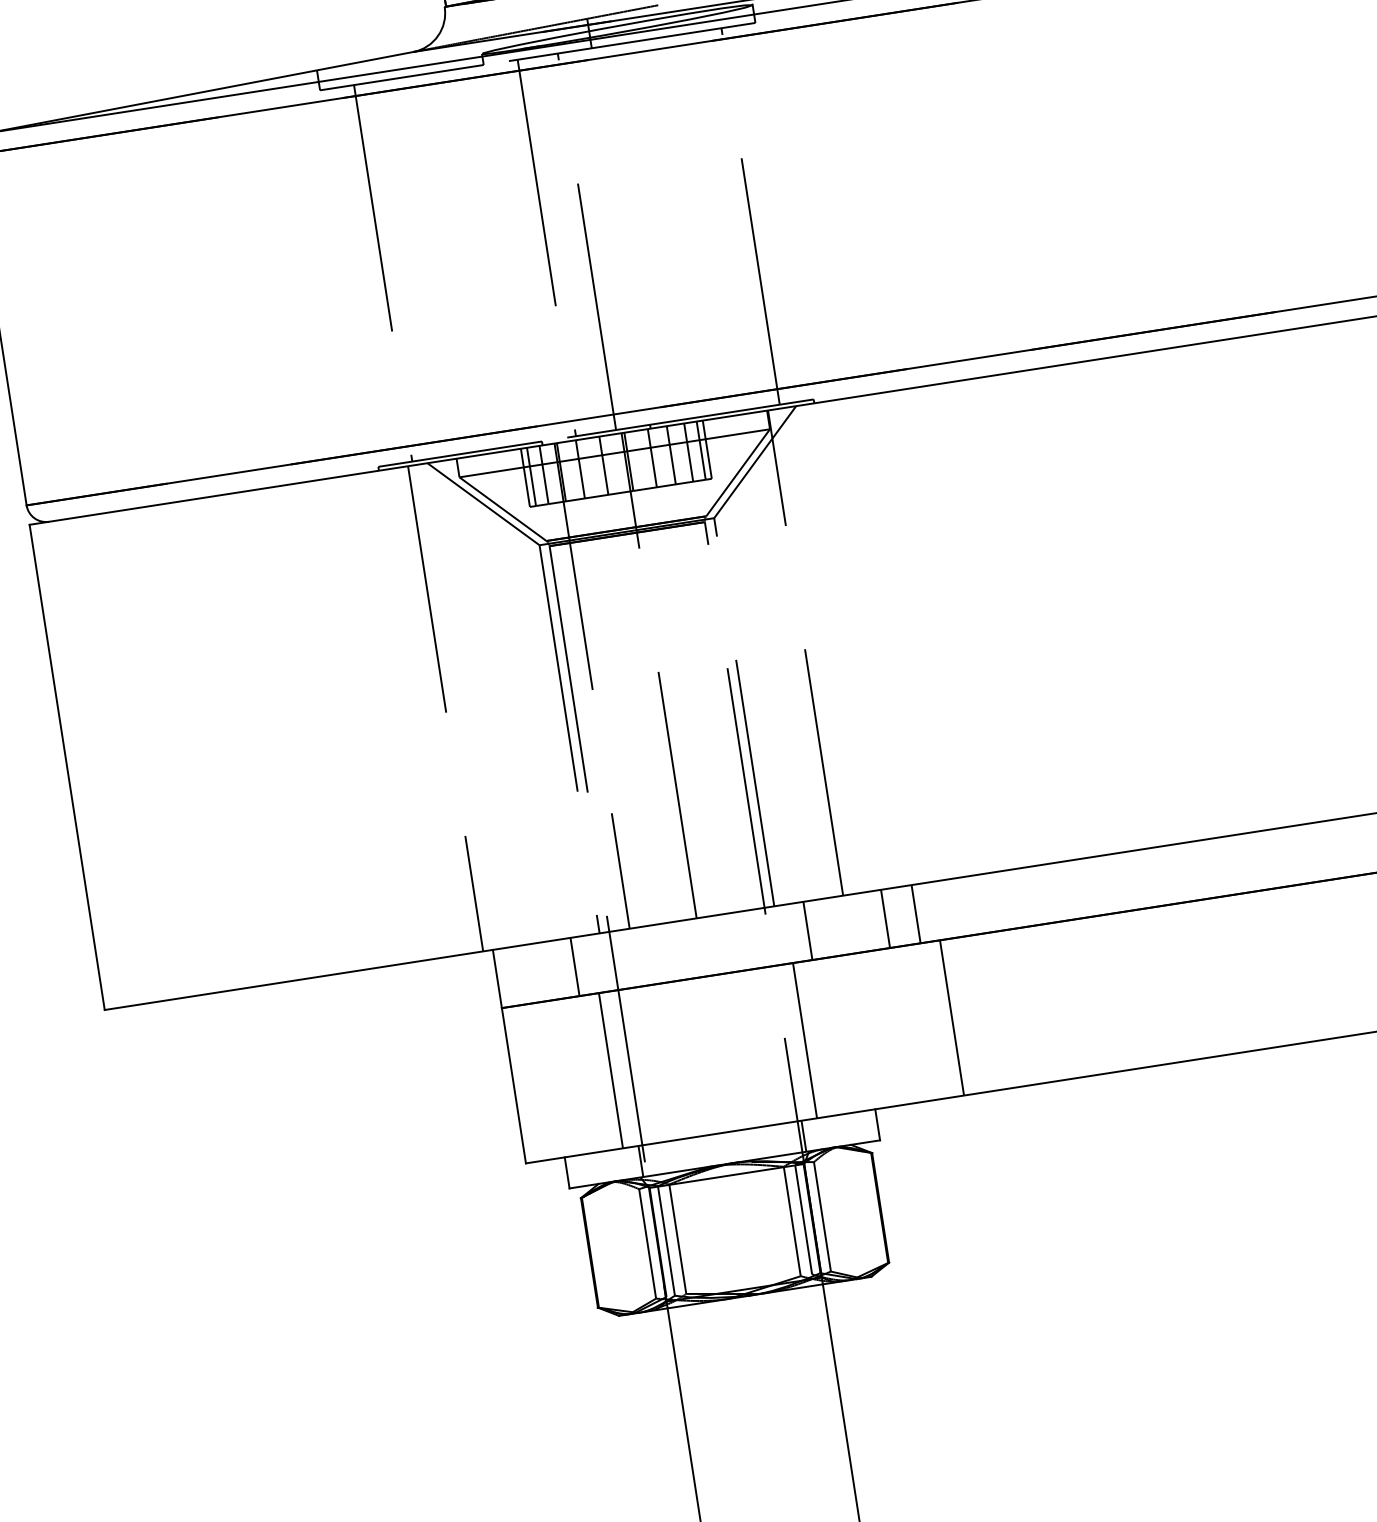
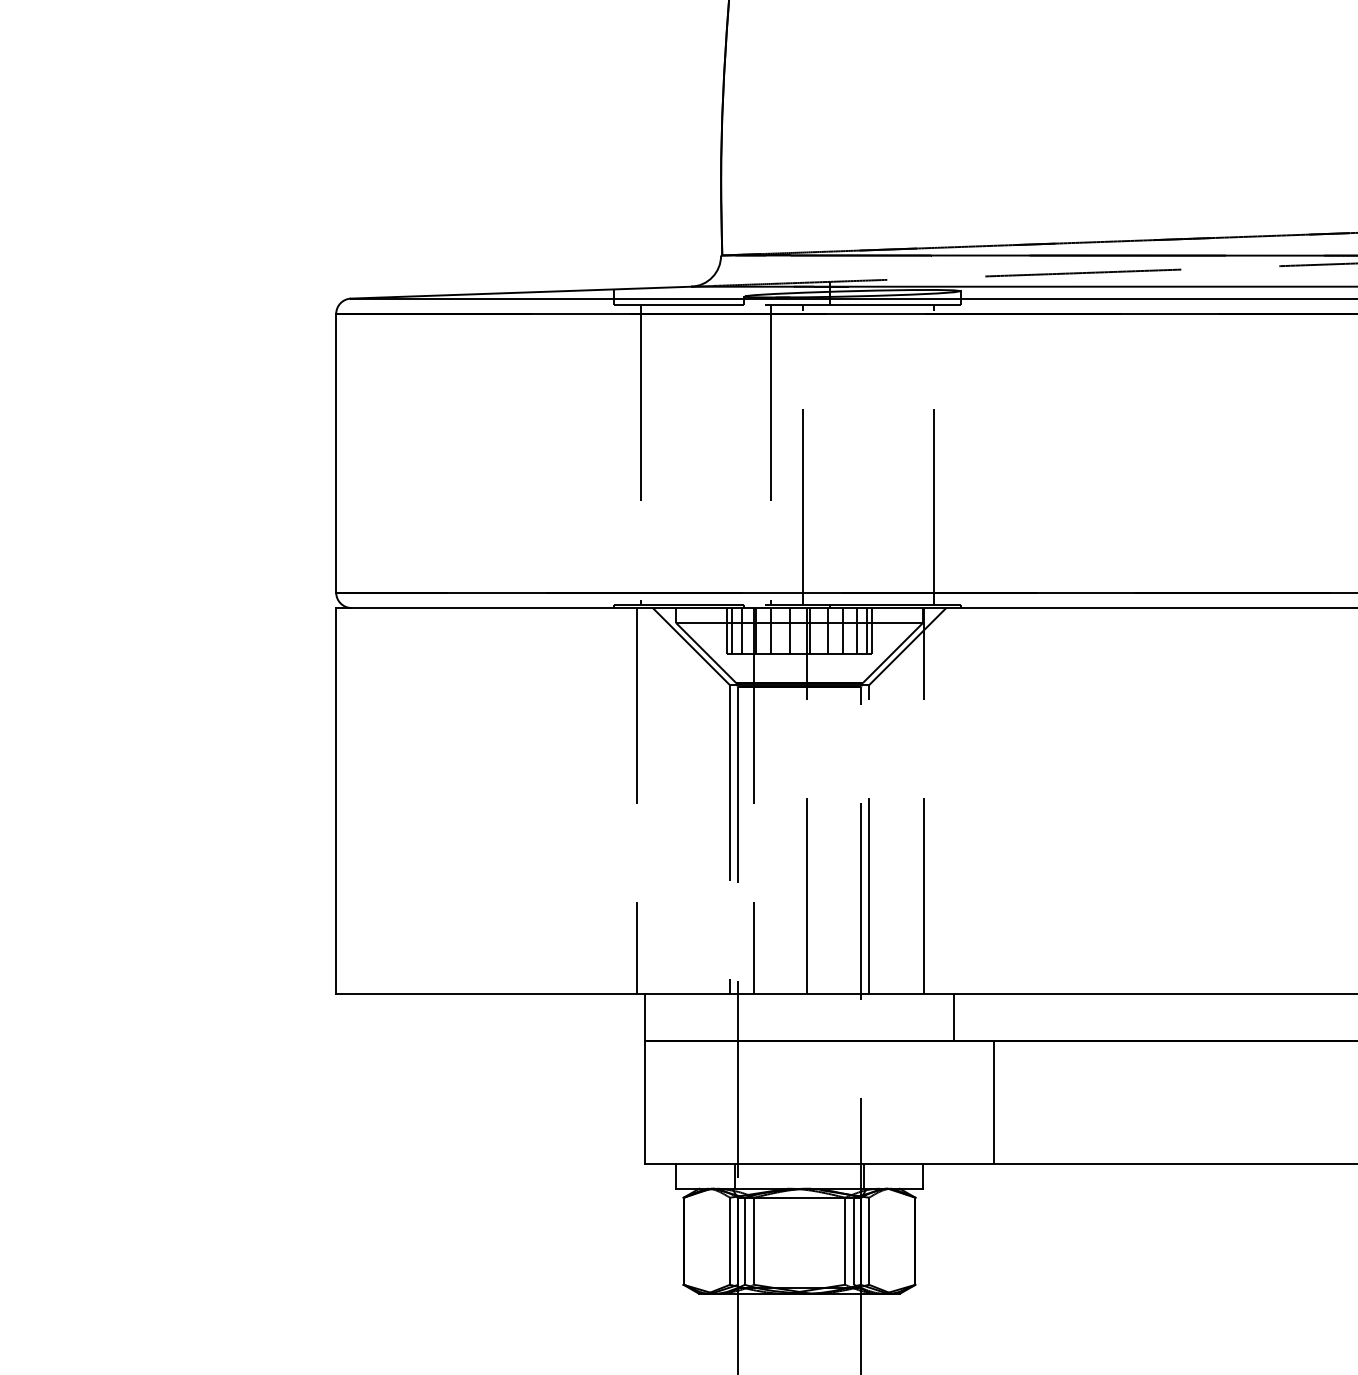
line: (916, 914) -> (978, 1017), removed
line: (808, 931) -> (892, 1017), removed
line: (574, 967) -> (706, 1017), removed
line: (804, 1041) -> (876, 1102), removed
line: (611, 1070) -> (722, 1102), removed

